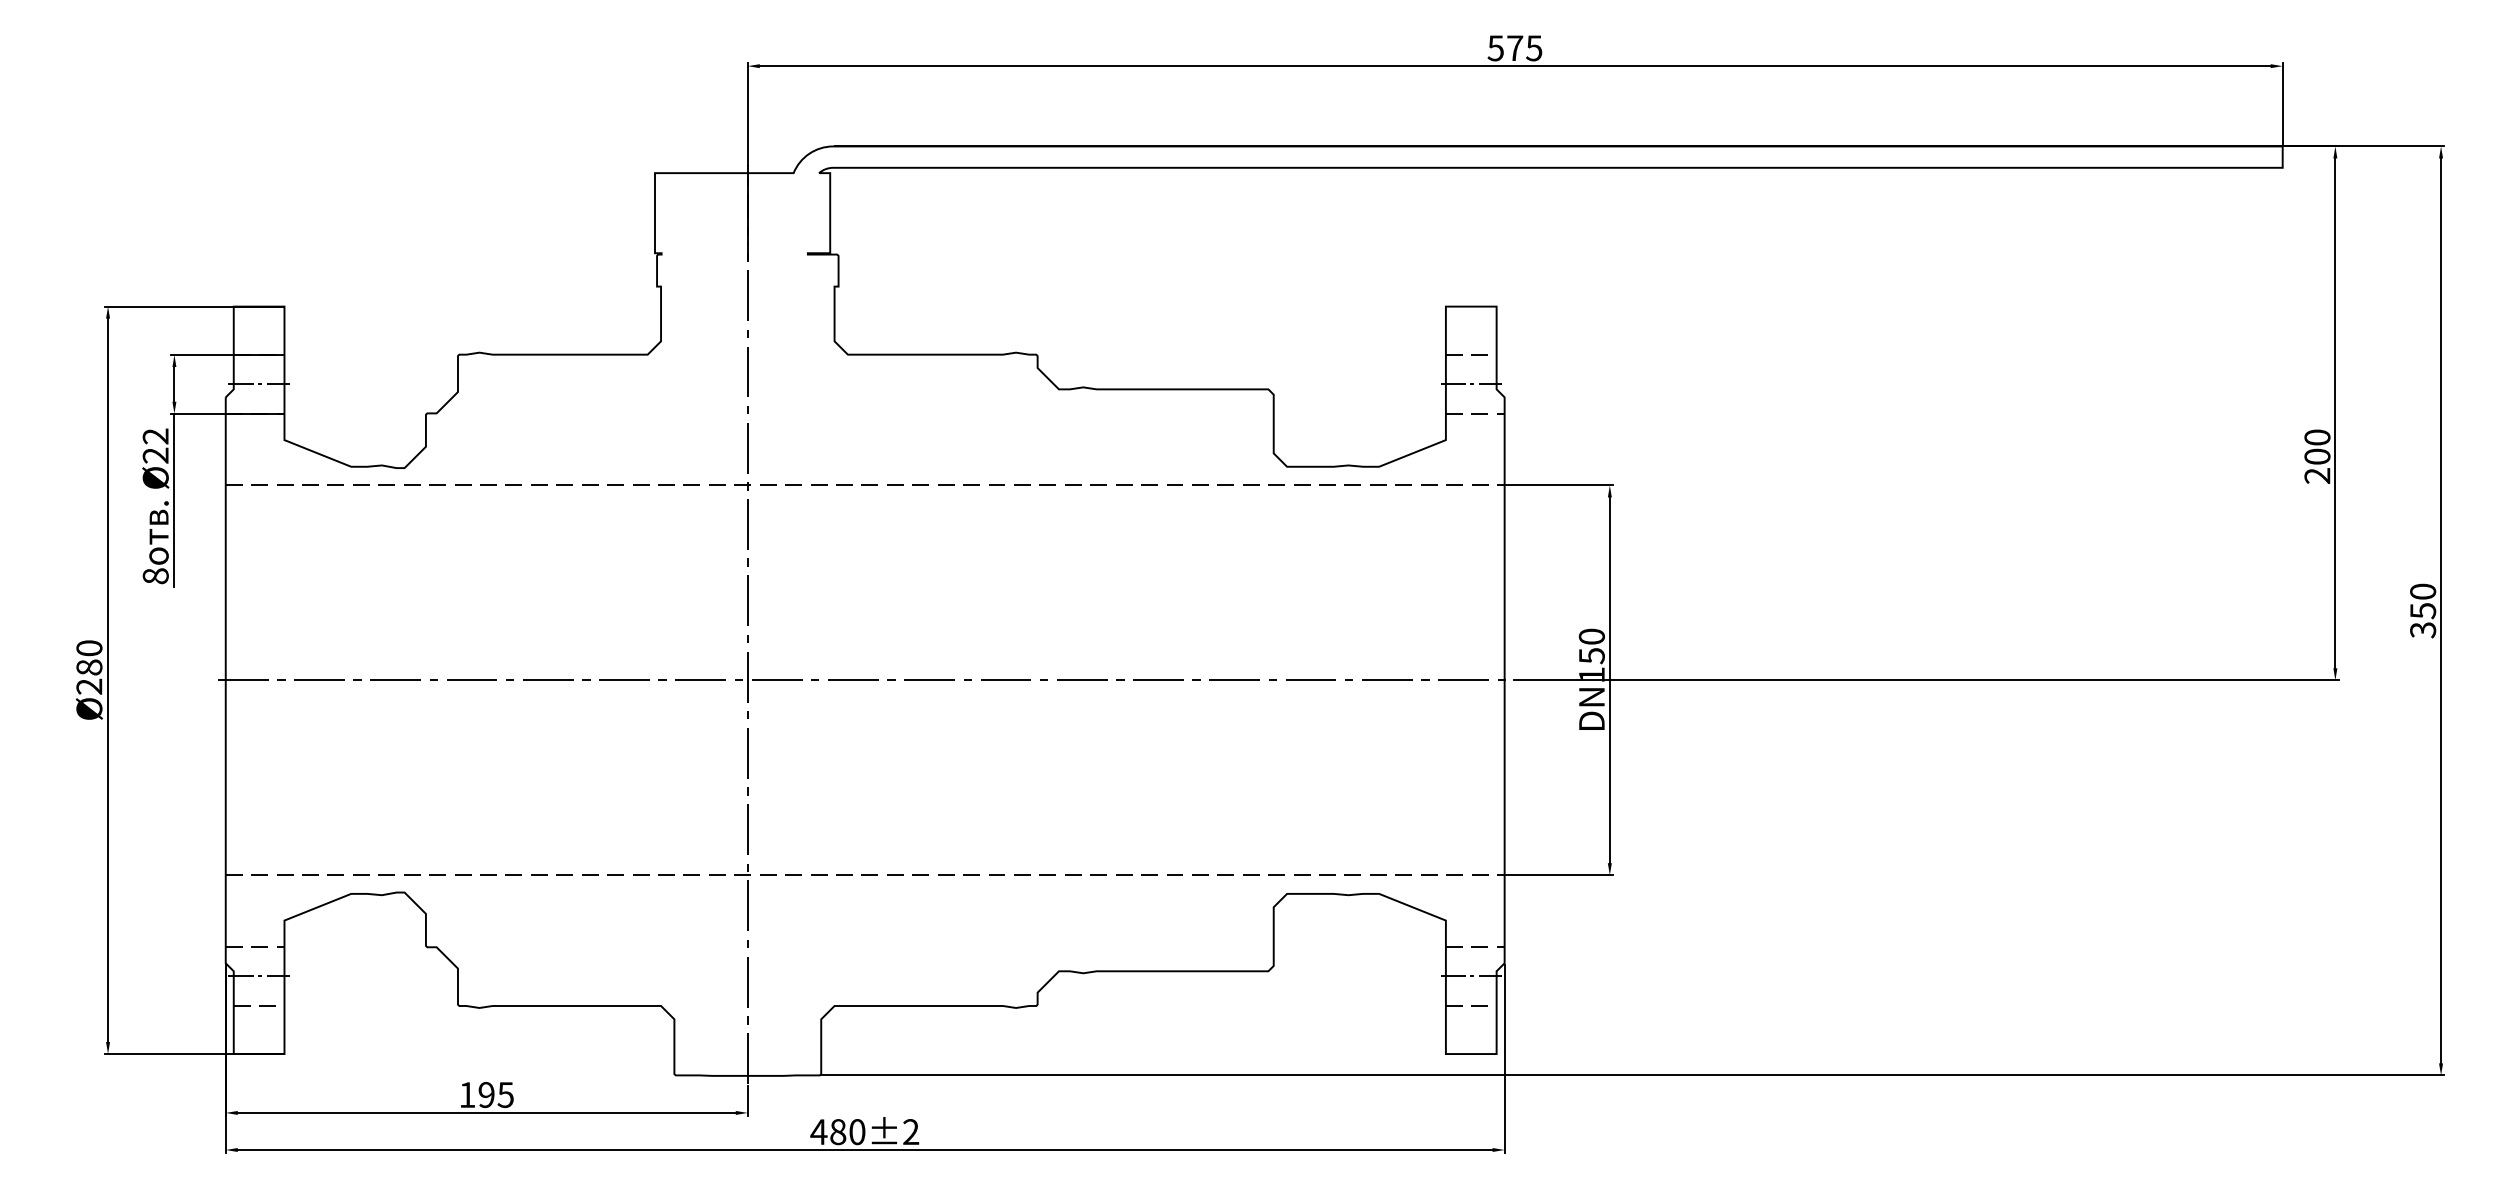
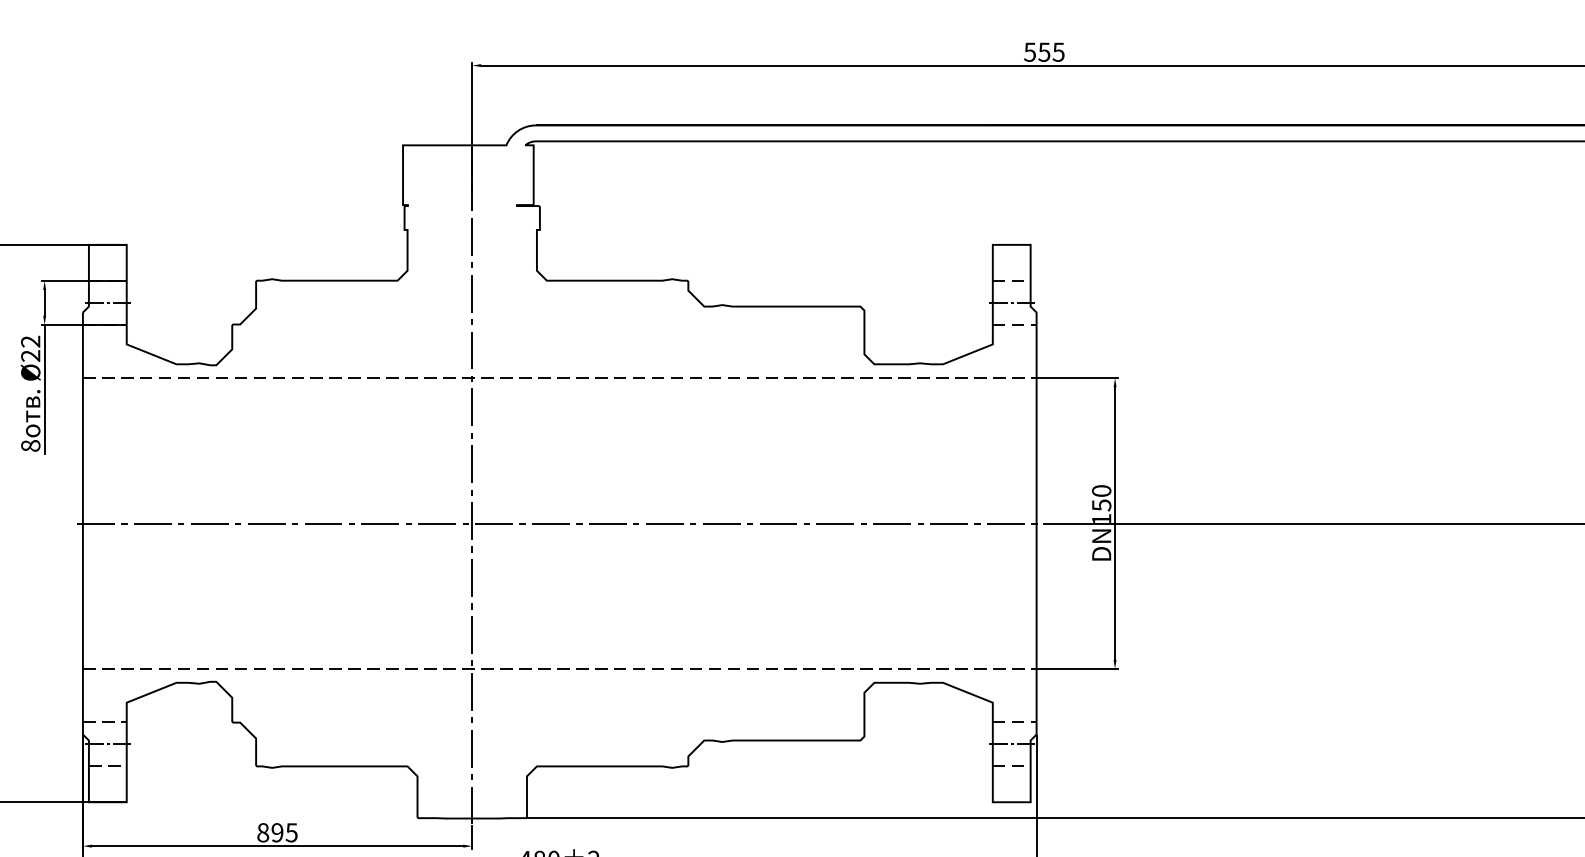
text: (1514, 48) -> (1043, 52), 575 -> 555
text: (467, 1095) -> (263, 833), 195 -> 895

